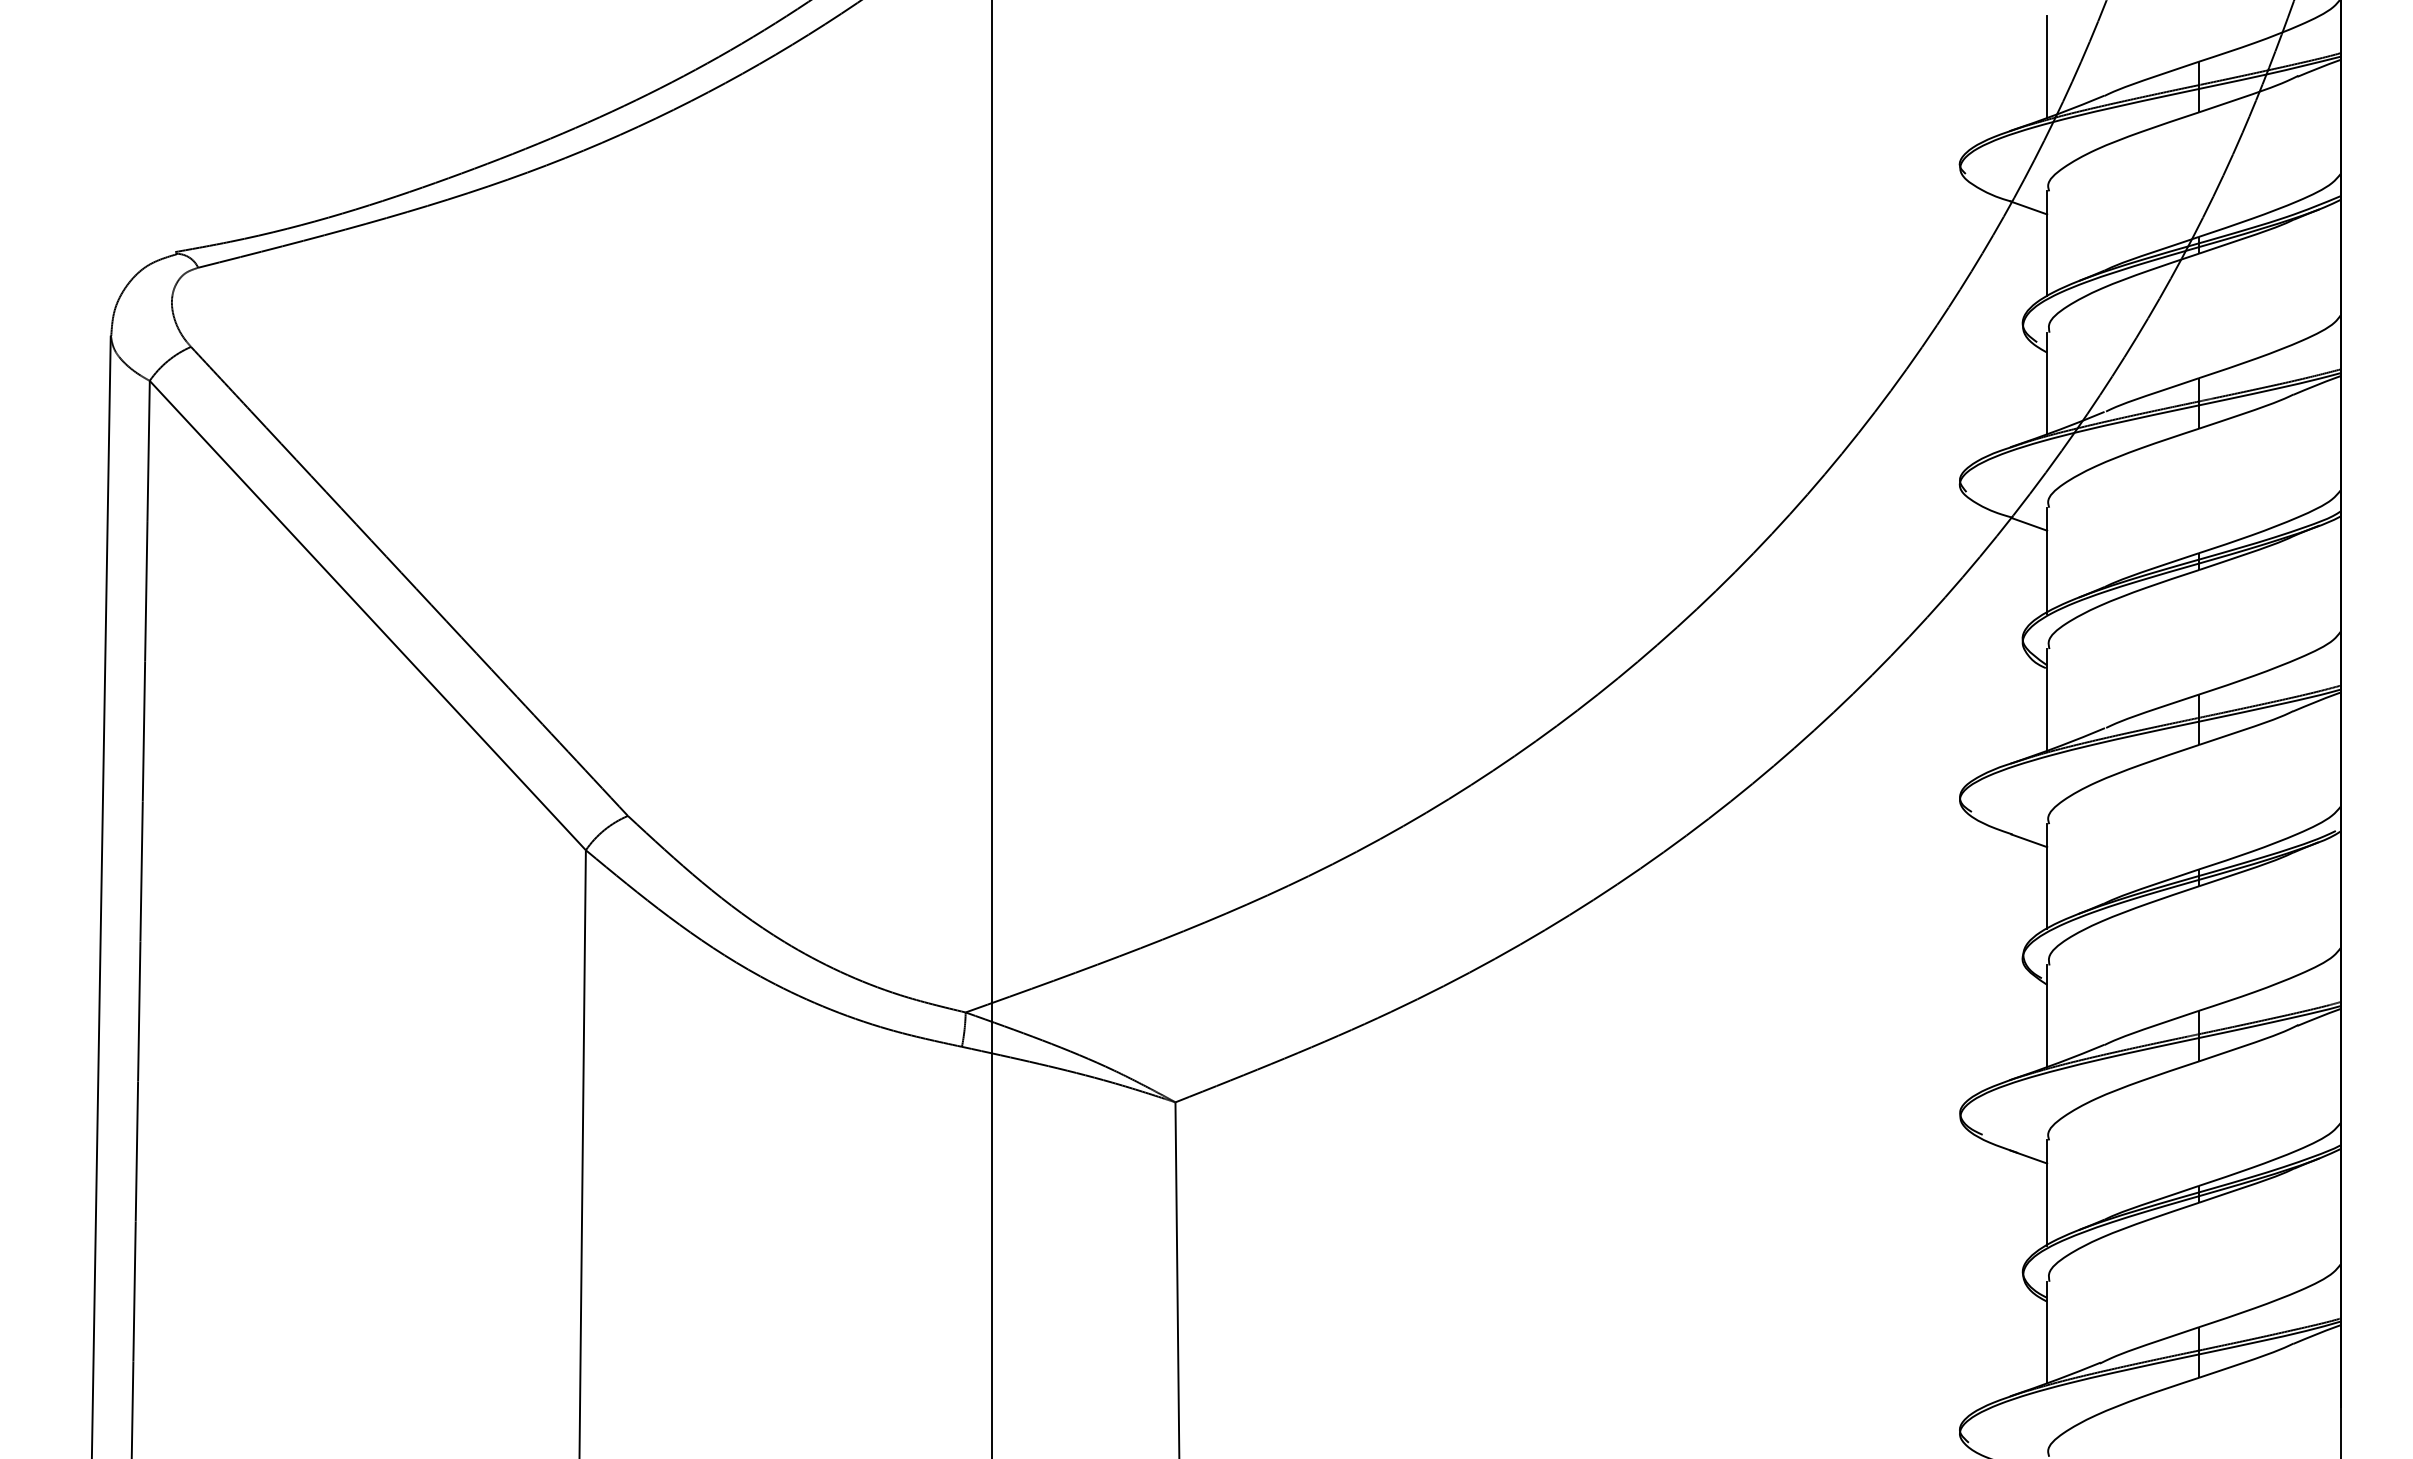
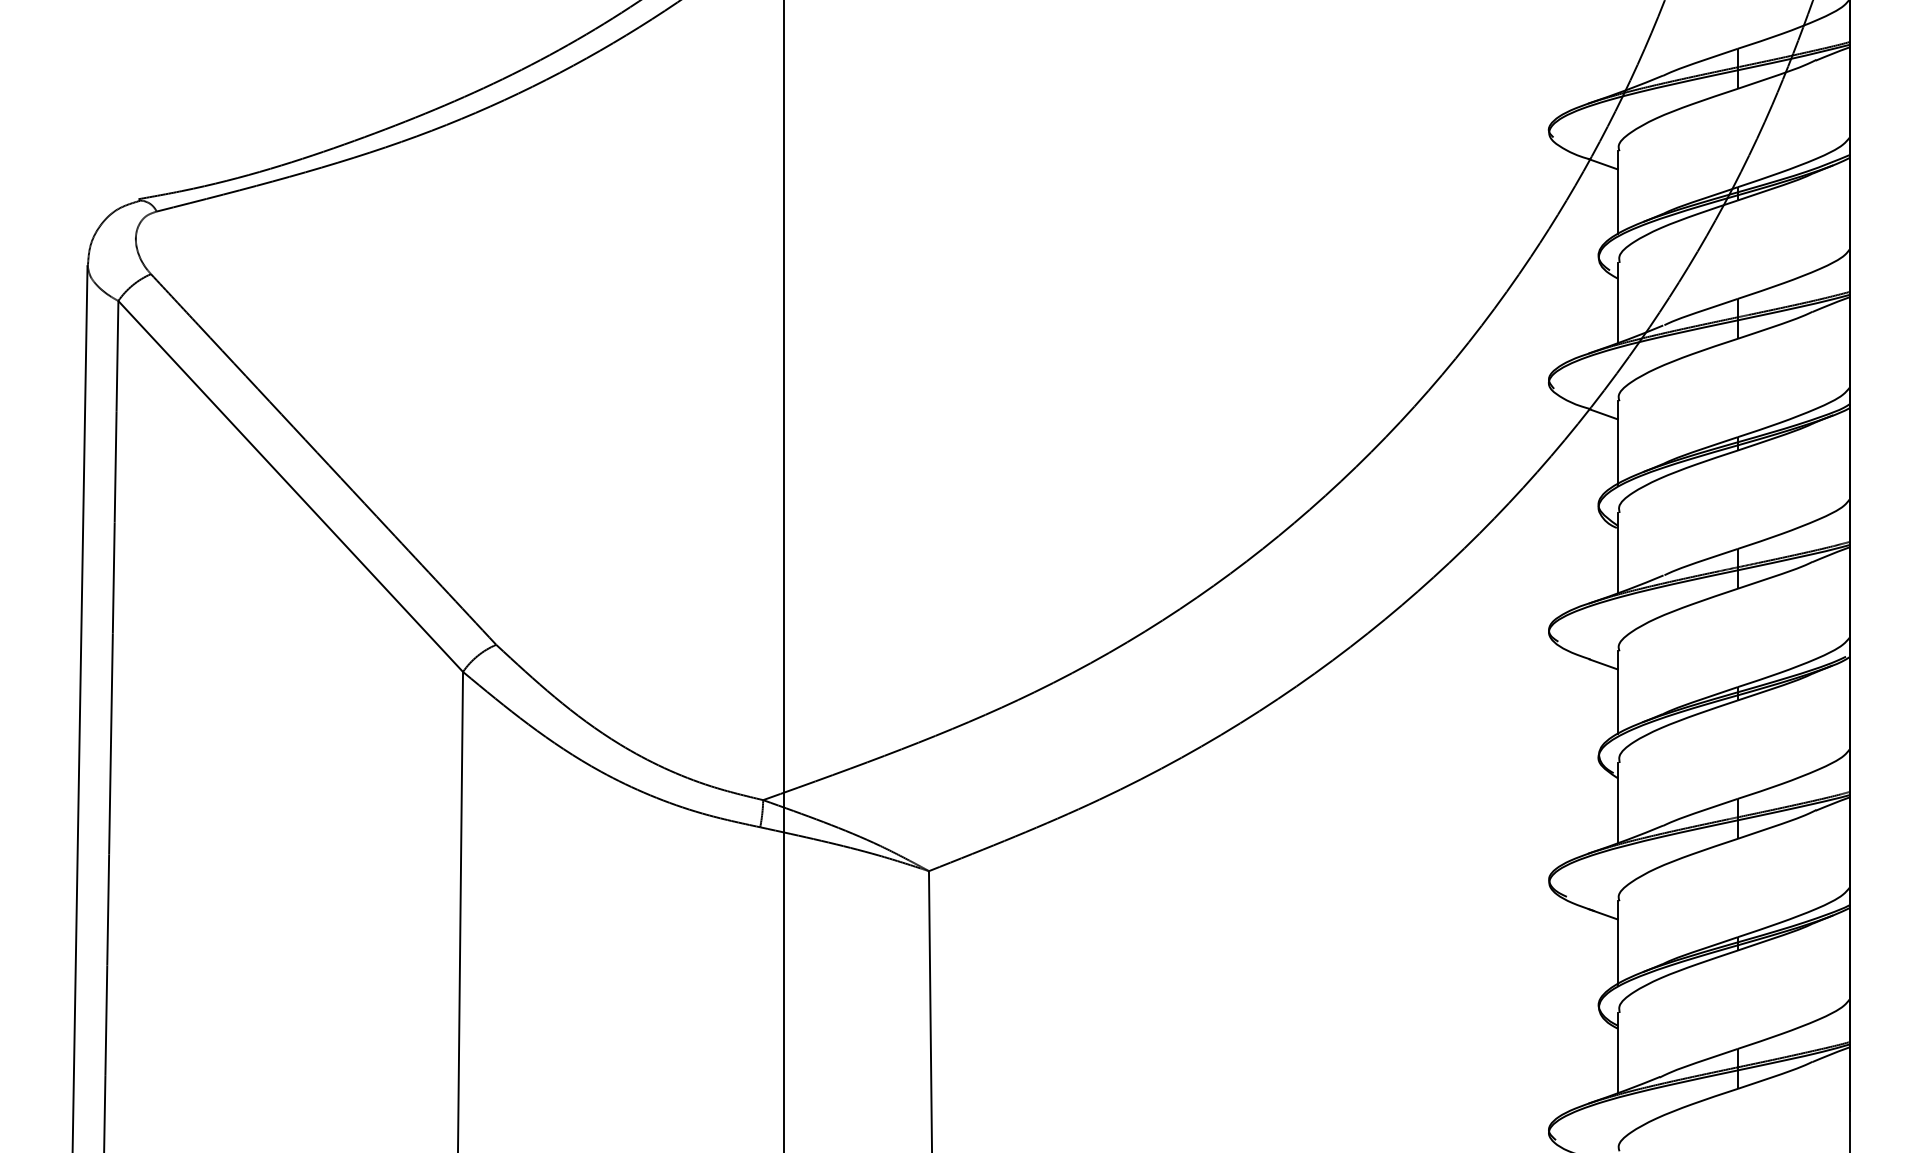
line: (2047, 66) -> (1618, 52), removed

